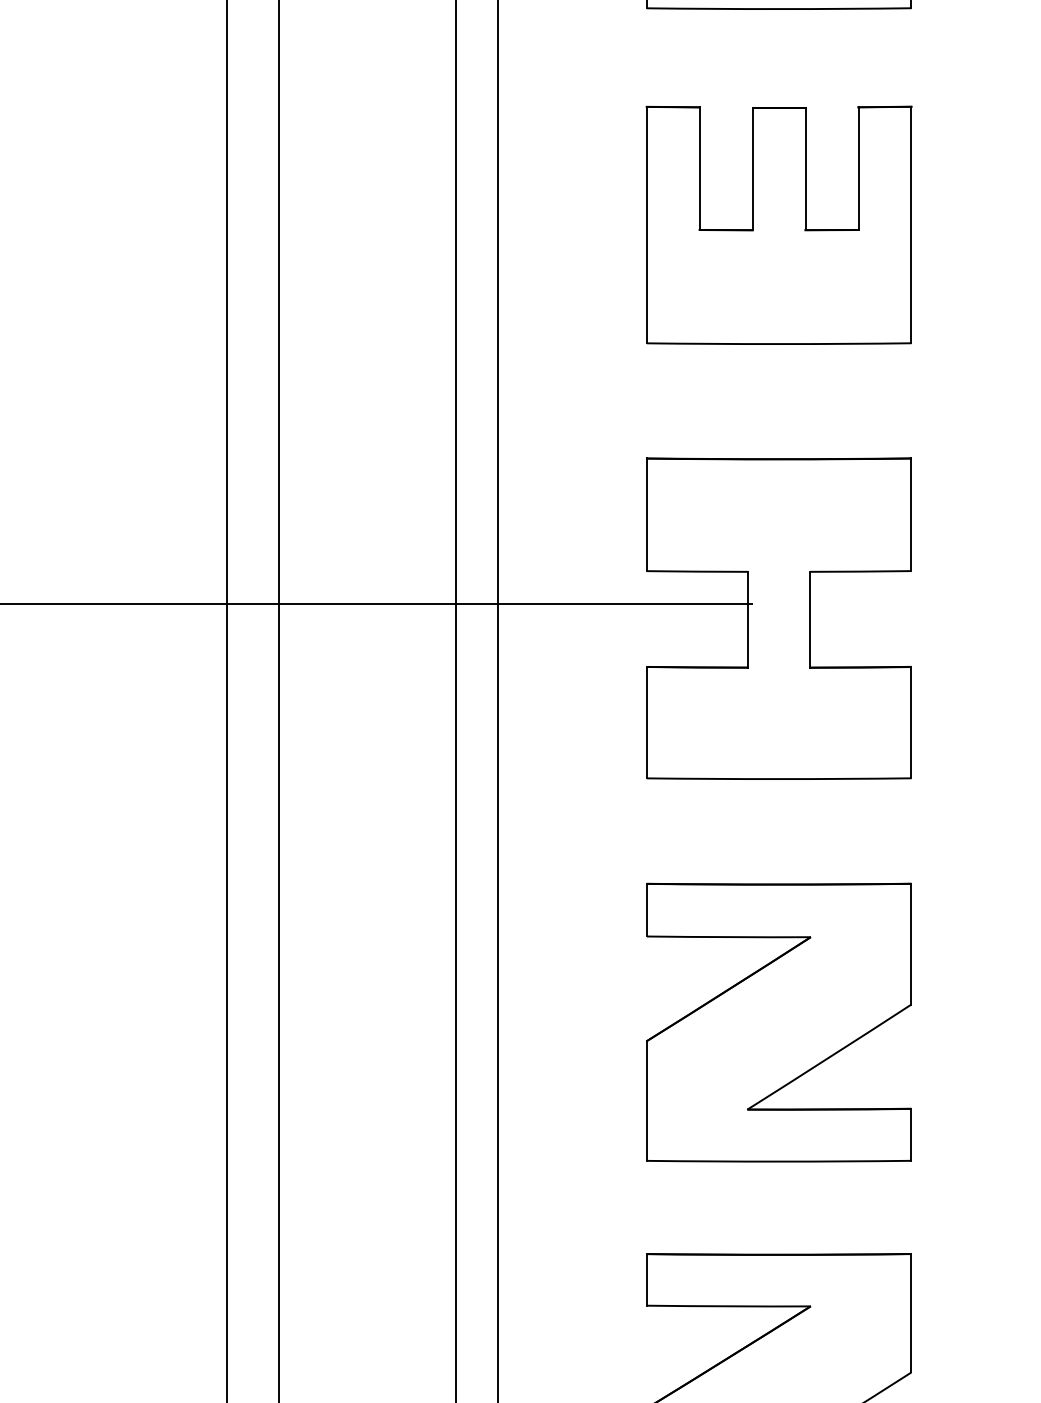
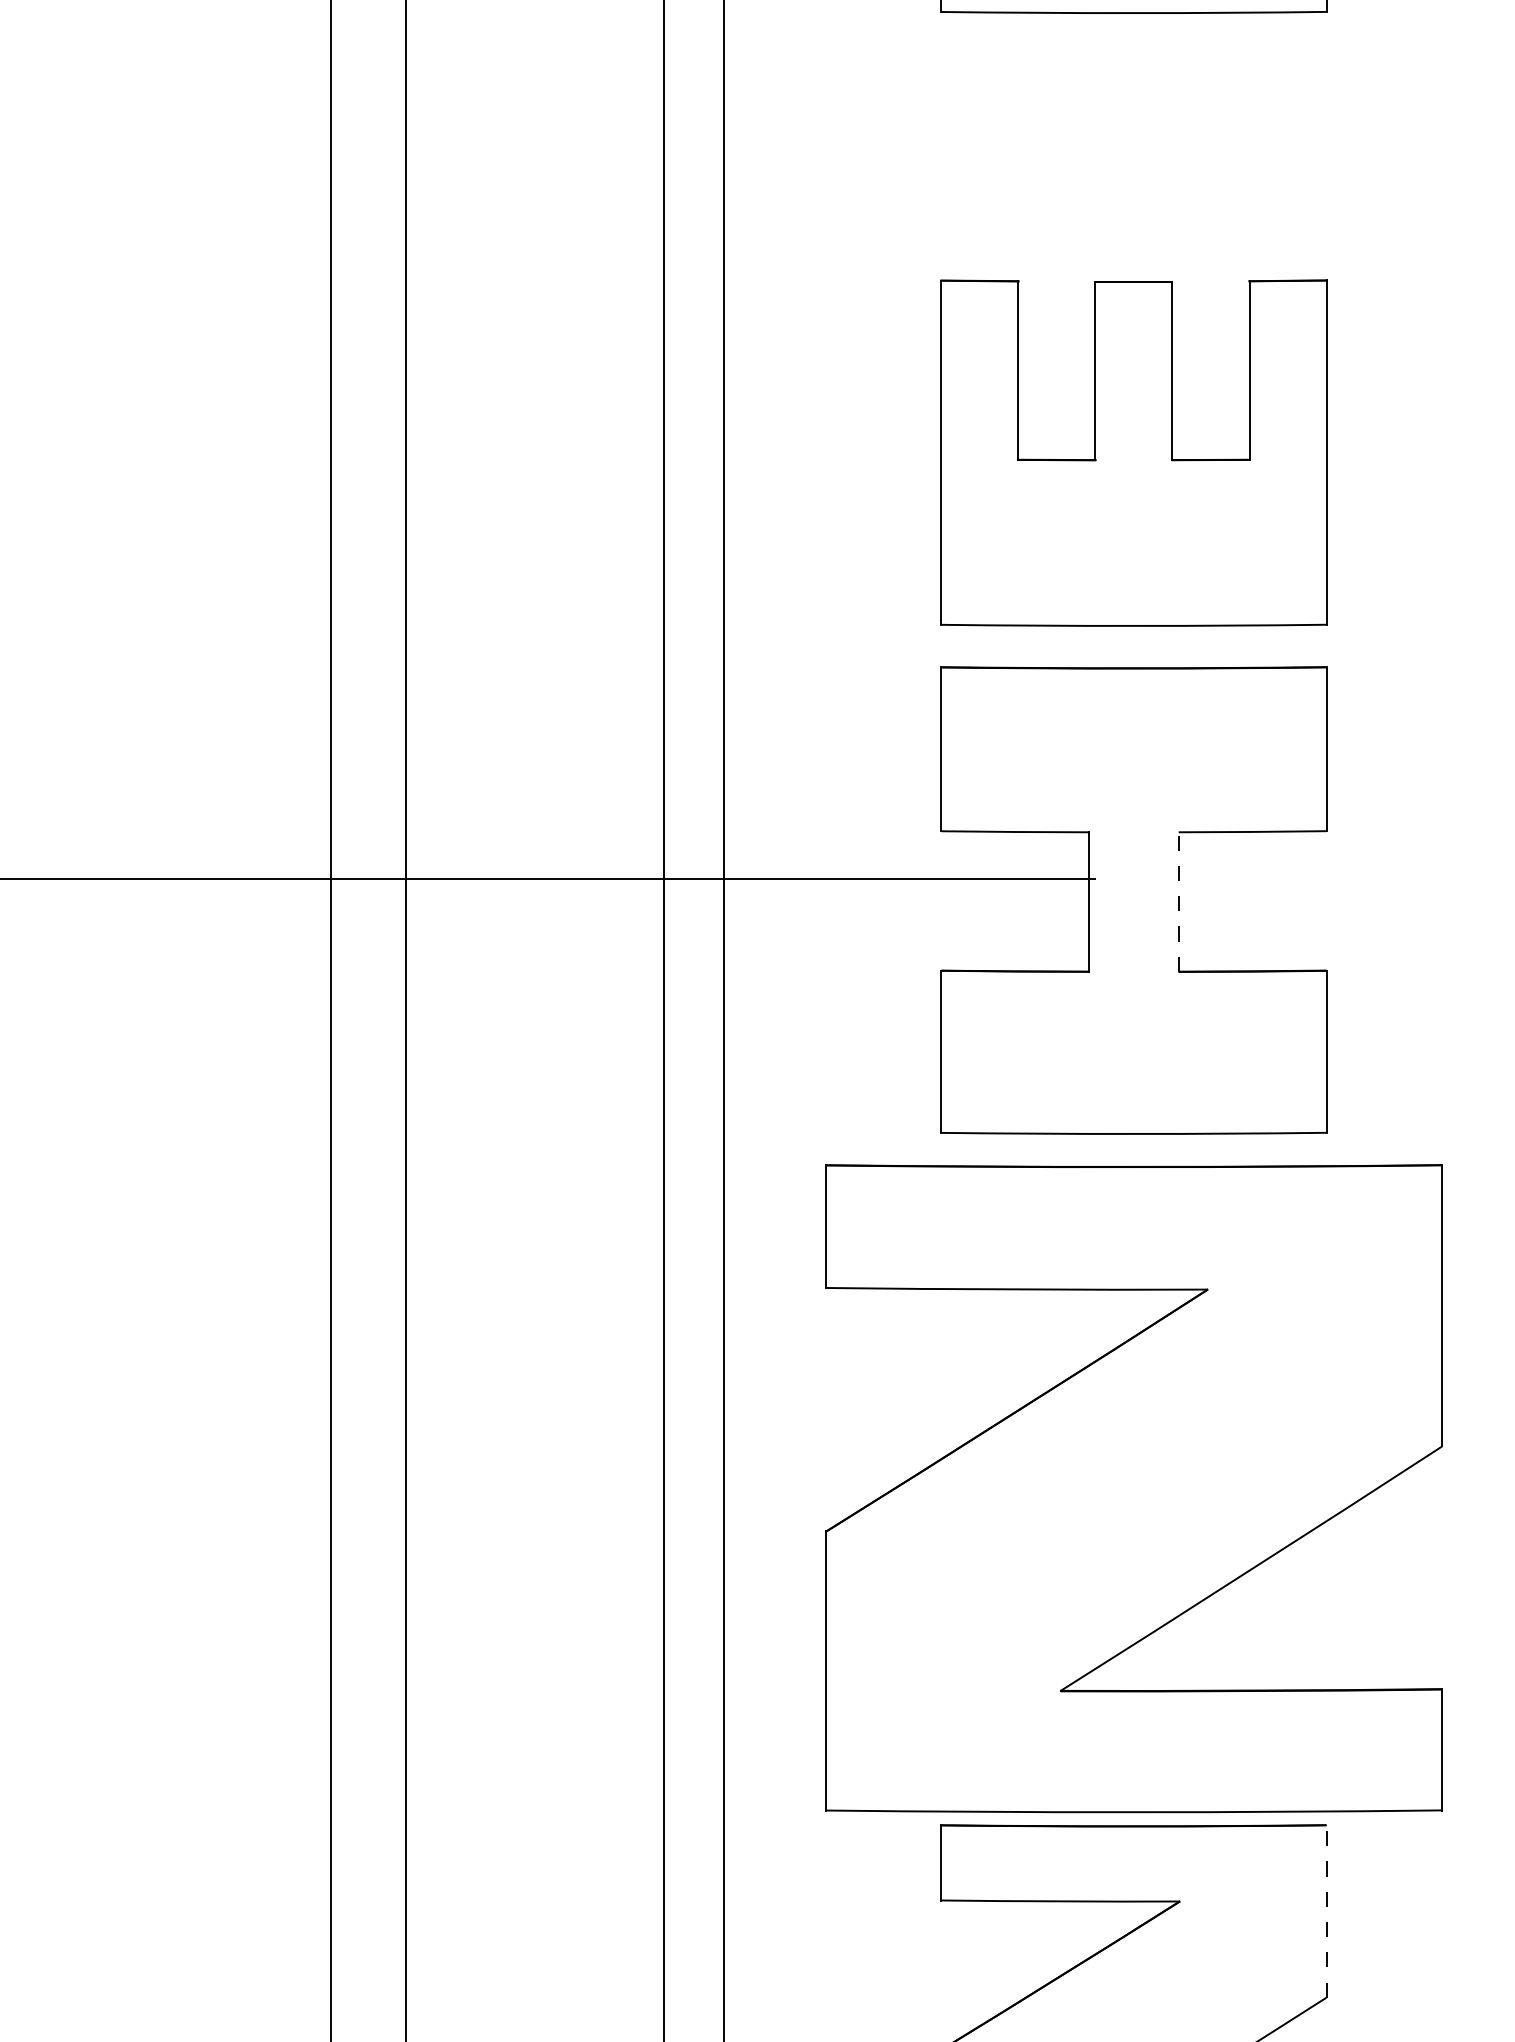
part: (778, 224) -> (1133, 451), moved
line: (809, 619) -> (1178, 901), solid -> dashed
part: (778, 1022) -> (1133, 1488), size x1.6
line: (911, 1312) -> (1326, 1910), solid -> dashed

